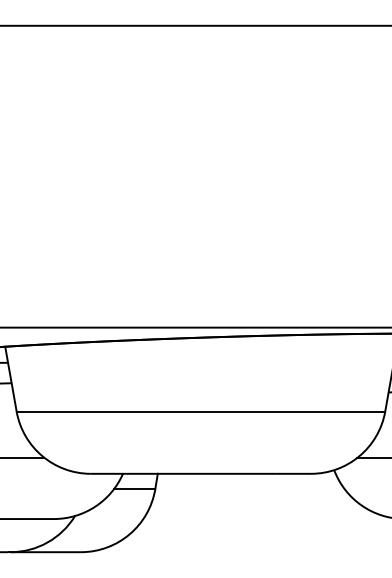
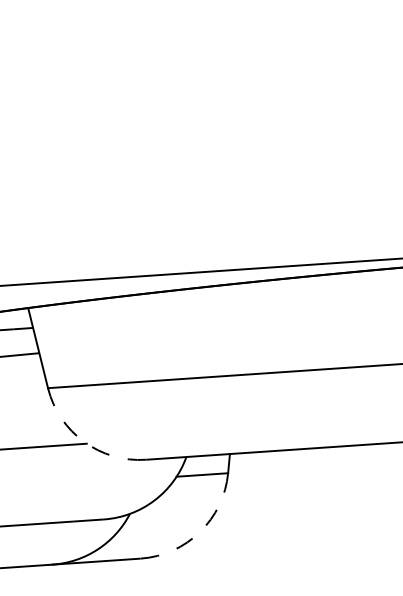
arc: (42, 456) -> (84, 442), solid -> dashed
arc: (129, 534) -> (199, 532), solid -> dashed

